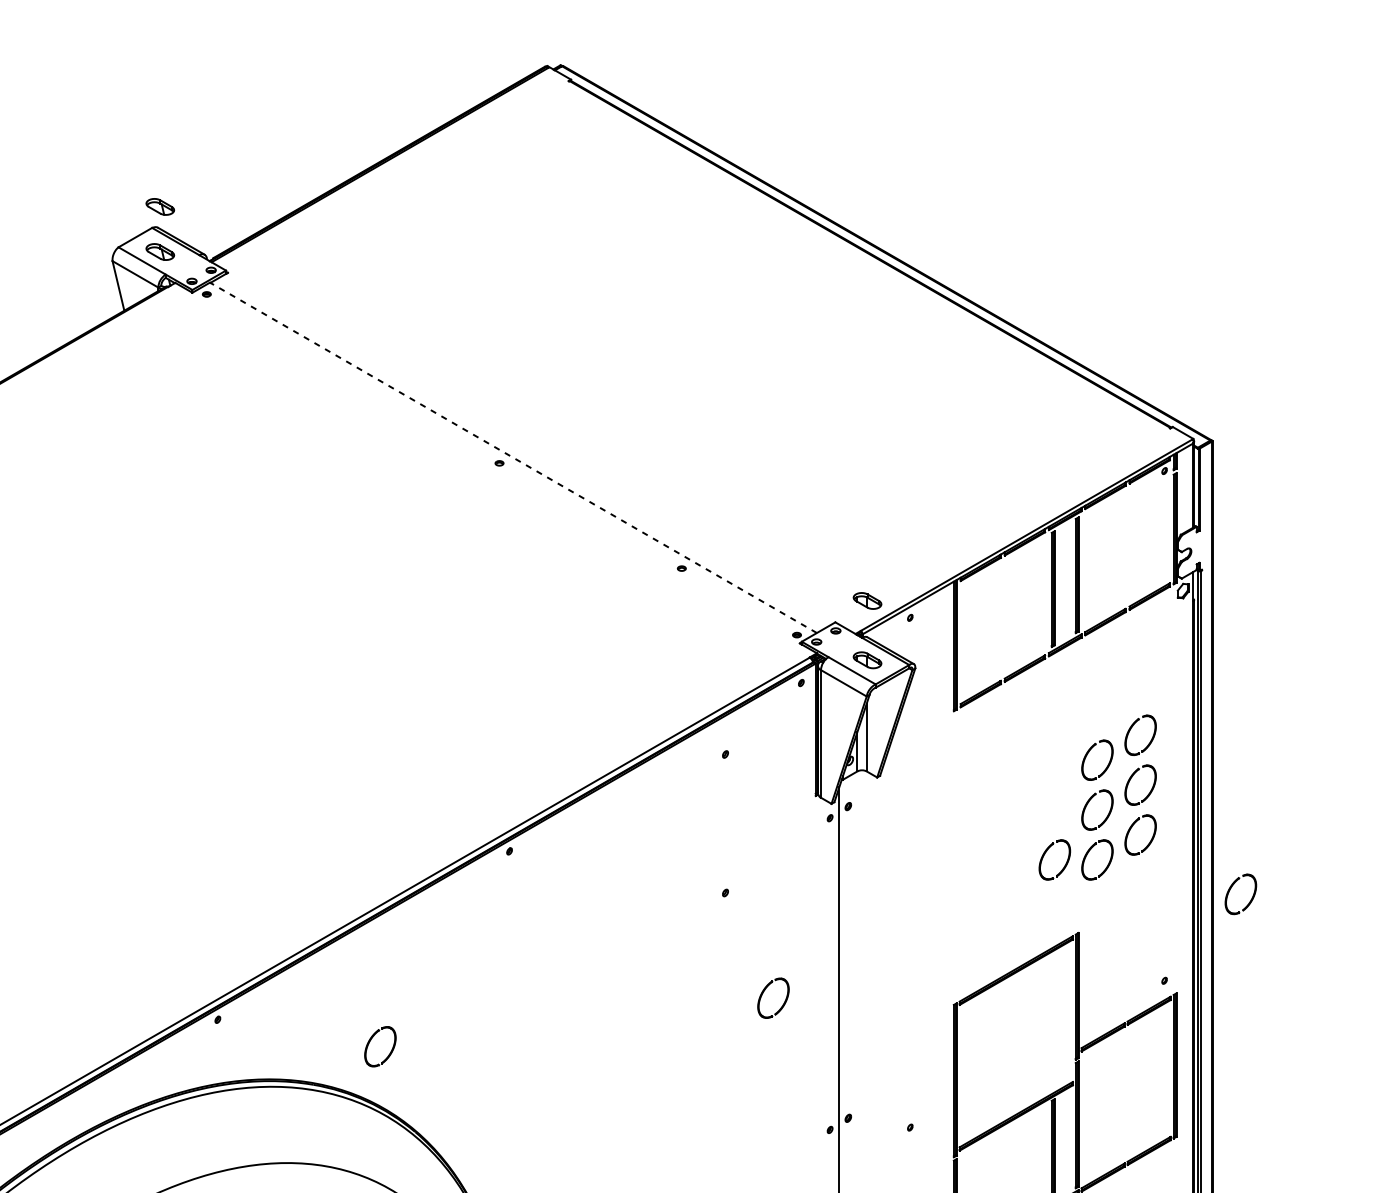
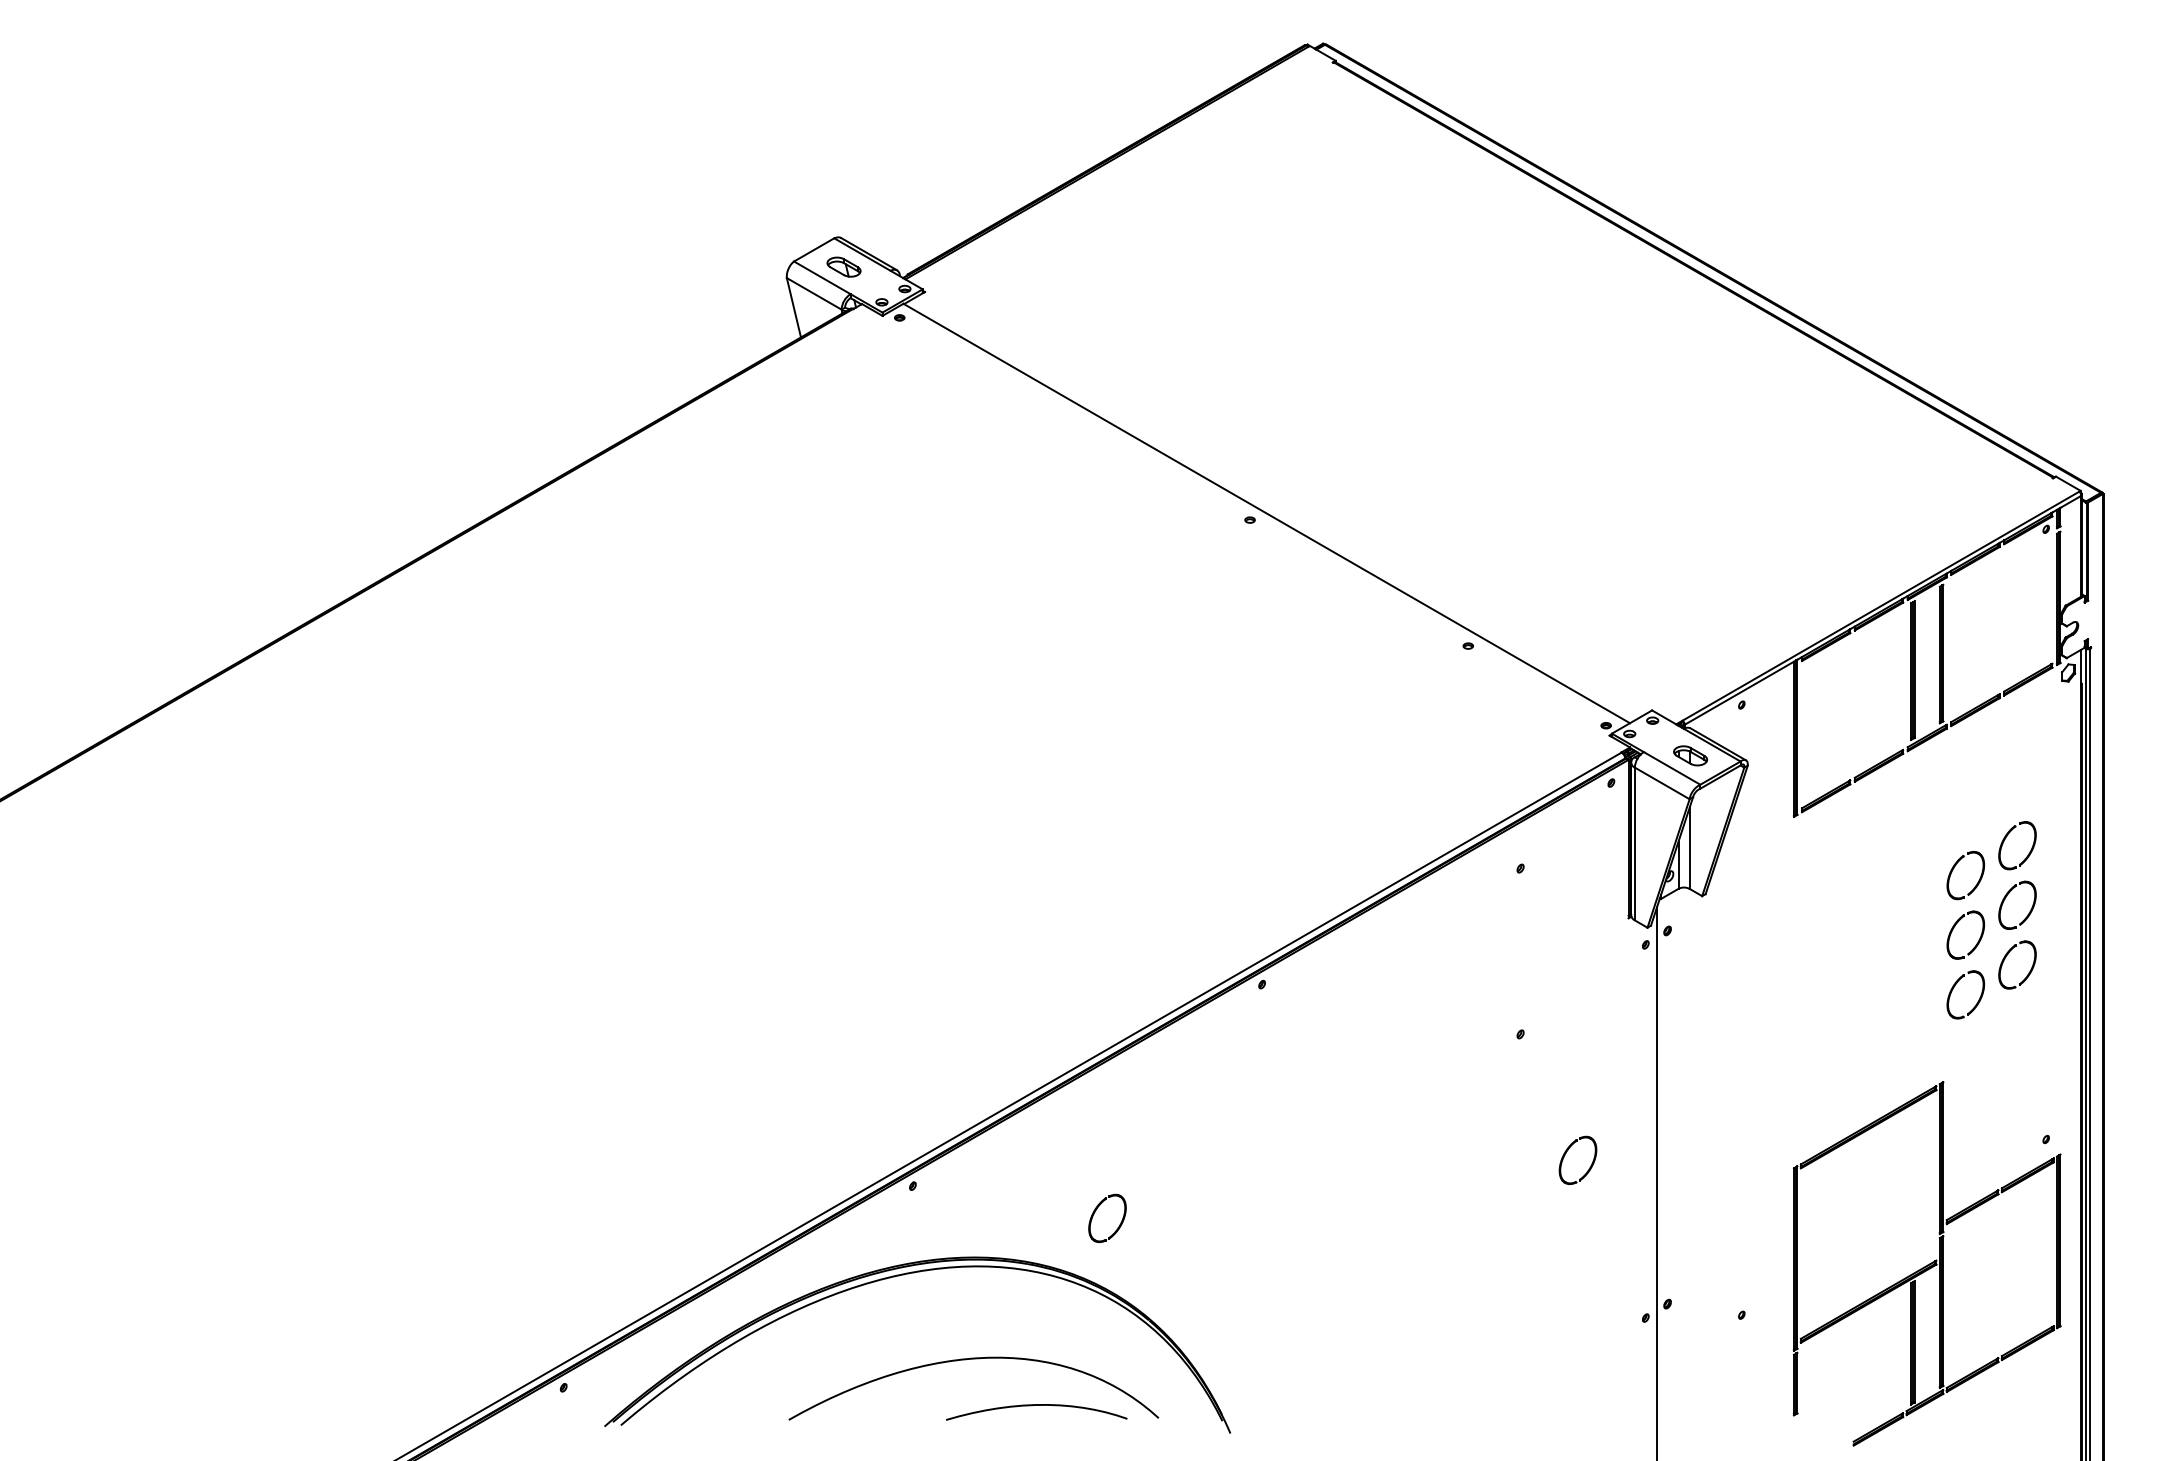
part: (159, 206) -> (843, 212), removed
line: (513, 457) -> (1266, 513), dashed -> solid
part: (867, 600) -> (1690, 684), removed
part: (1046, 852) -> (1904, 986), removed
part: (1230, 889) -> (2125, 1030), removed

